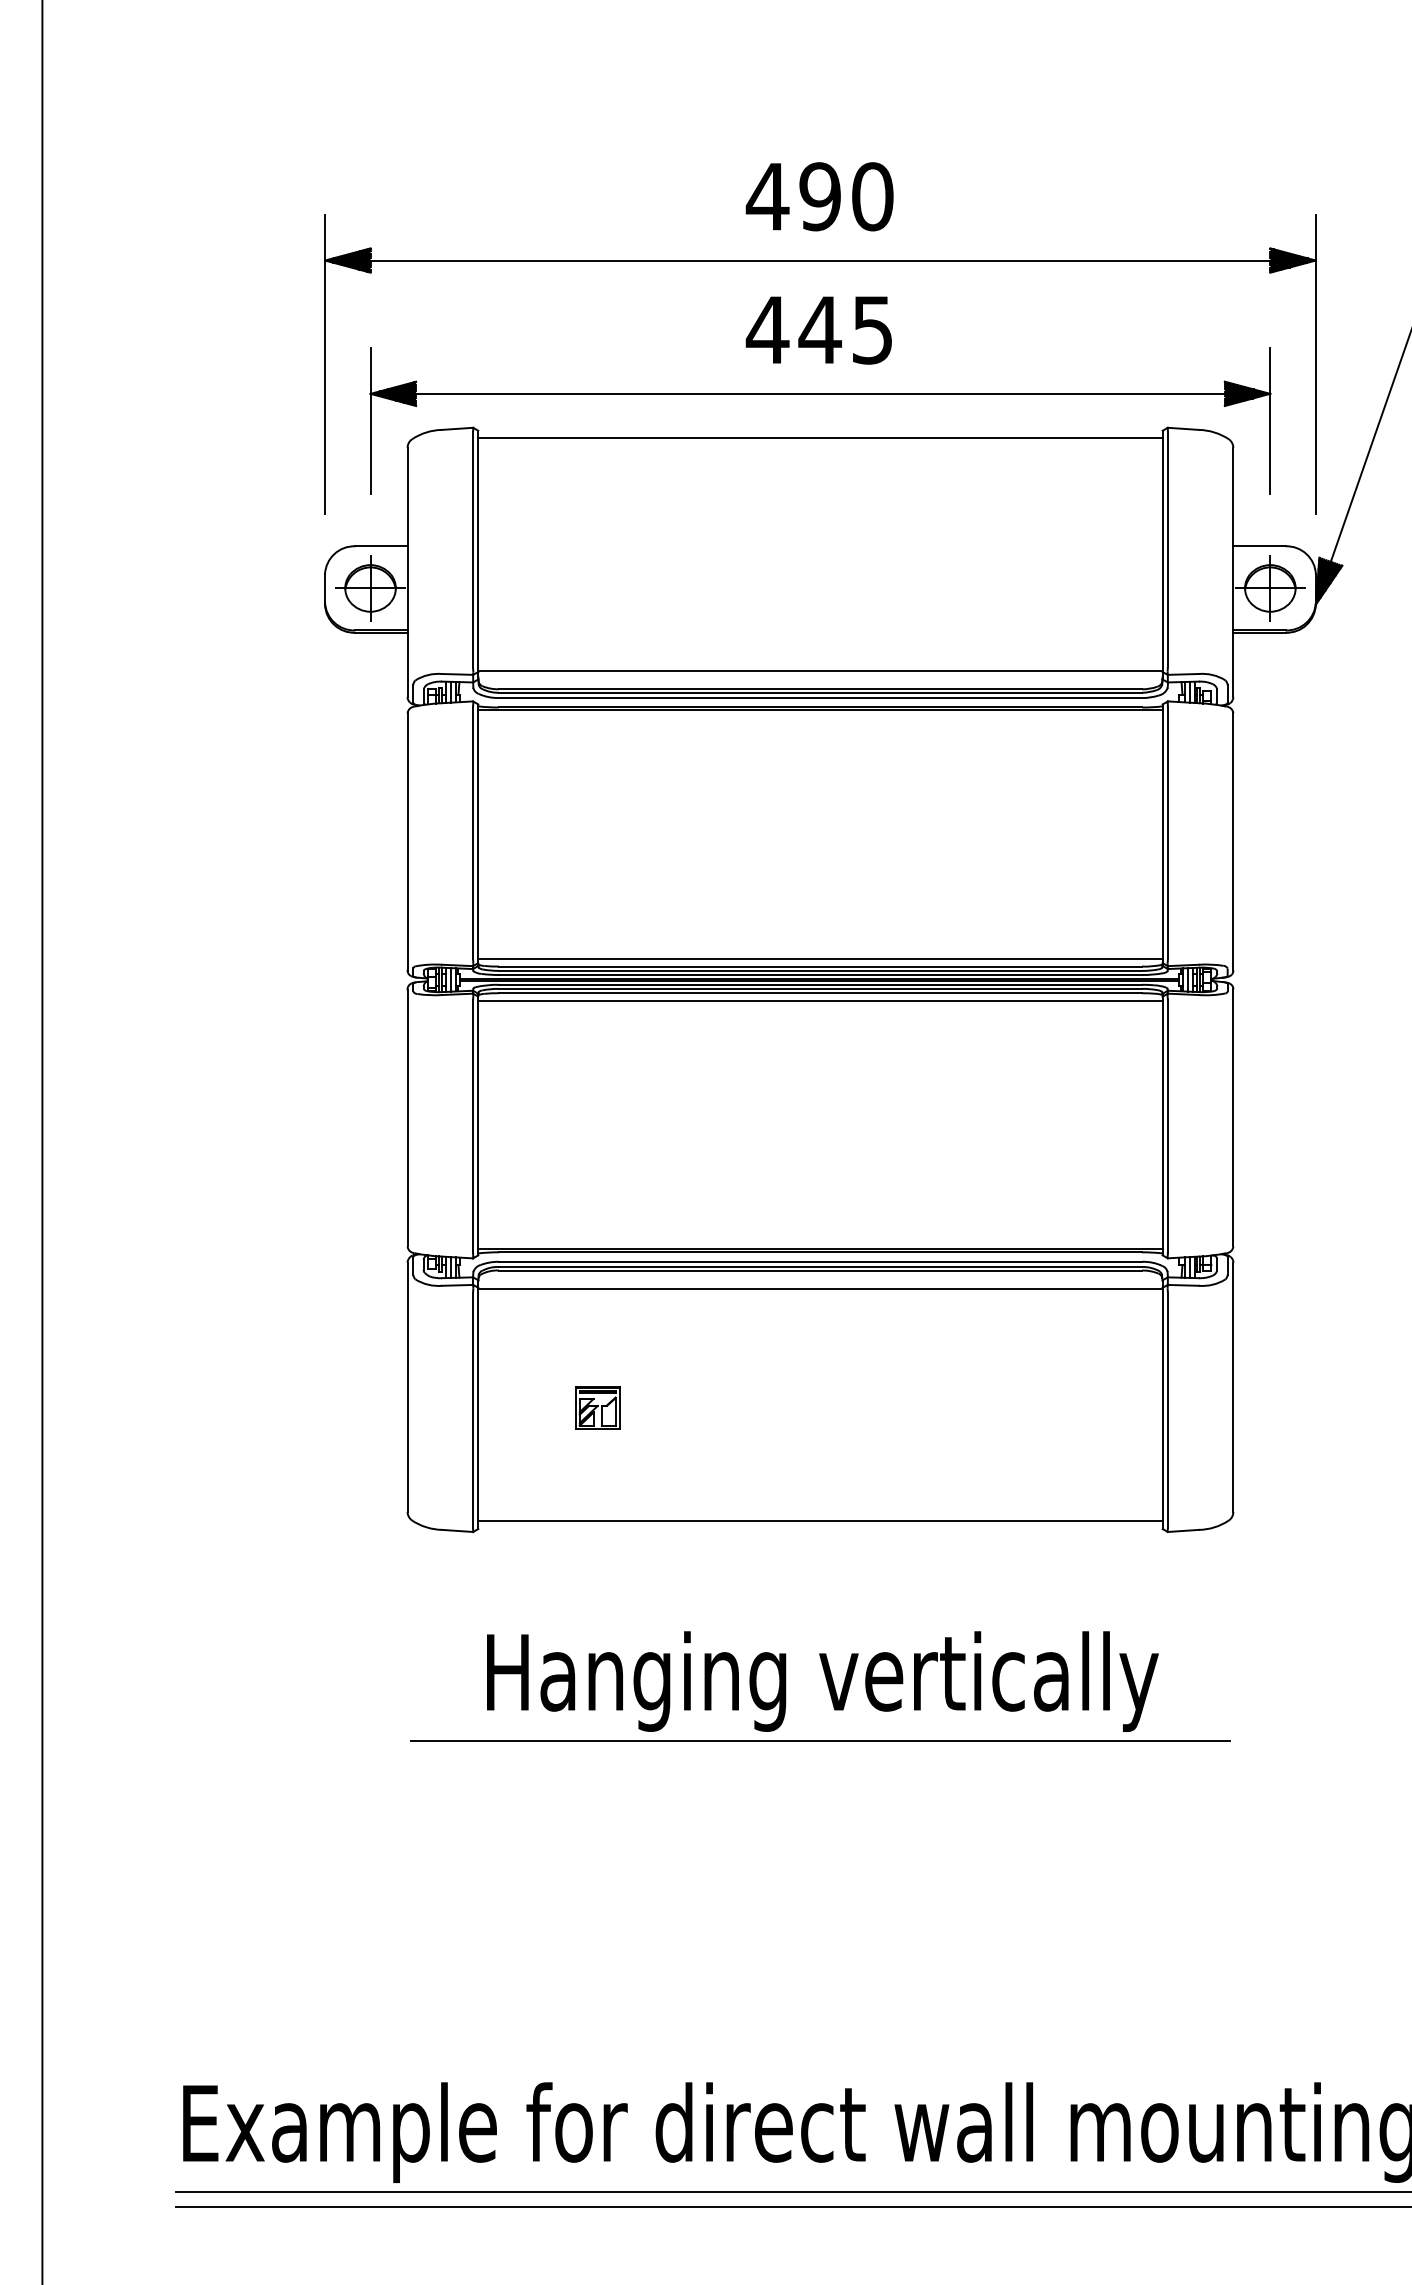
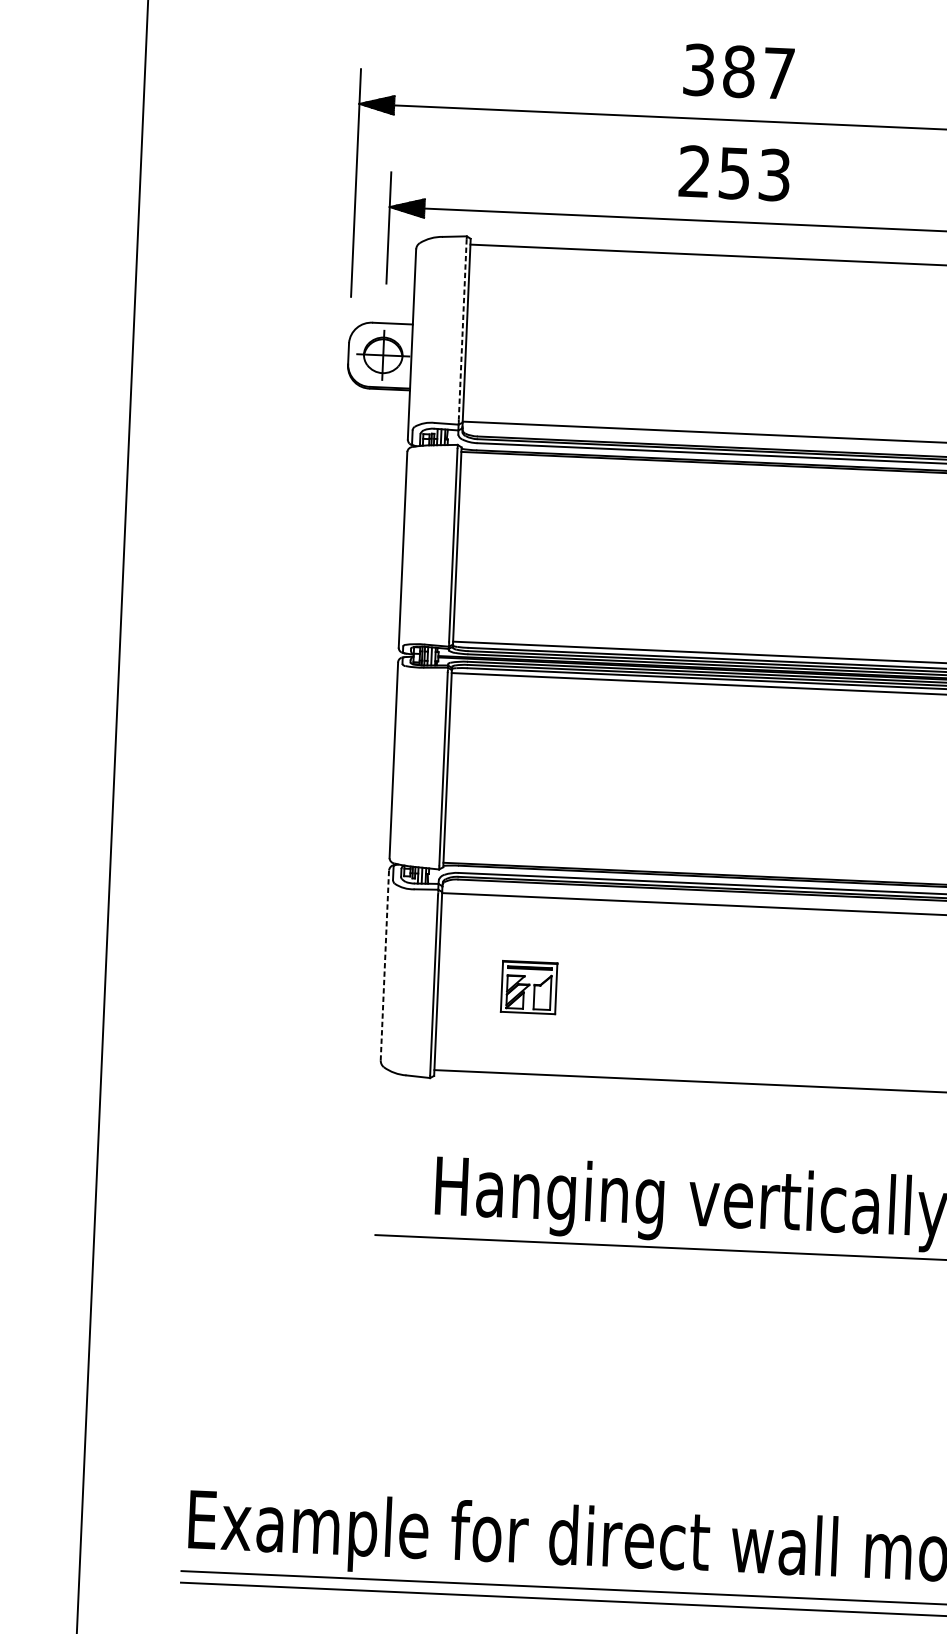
text: (819, 196) -> (738, 71), 490 -> 387
text: (818, 329) -> (733, 172), 445 -> 253
line: (473, 550) -> (463, 329), solid -> dashed
line: (407, 1387) -> (384, 965), solid -> dashed
part: (597, 1407) -> (529, 987), size x1.6

